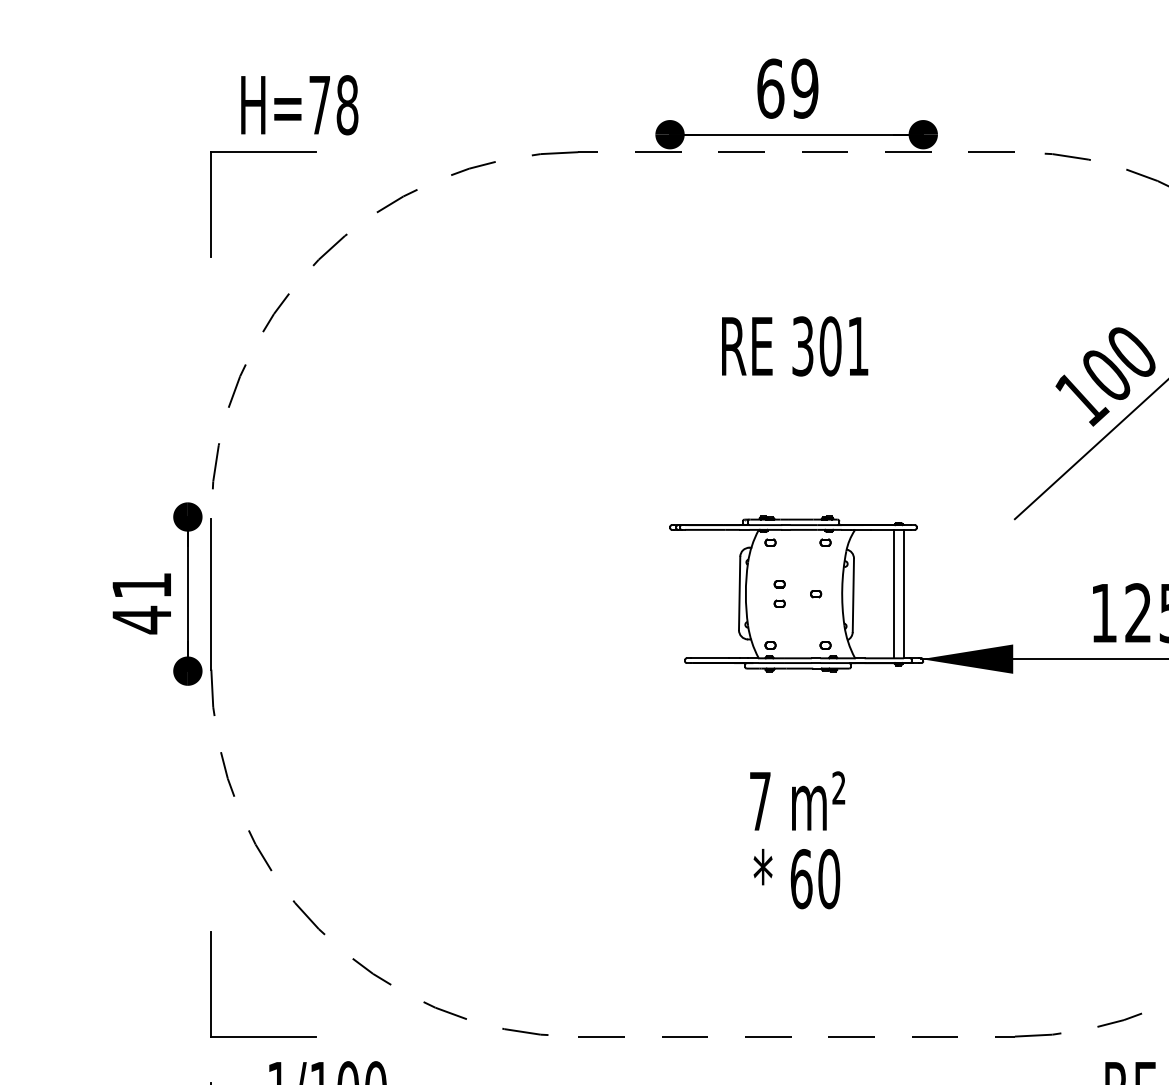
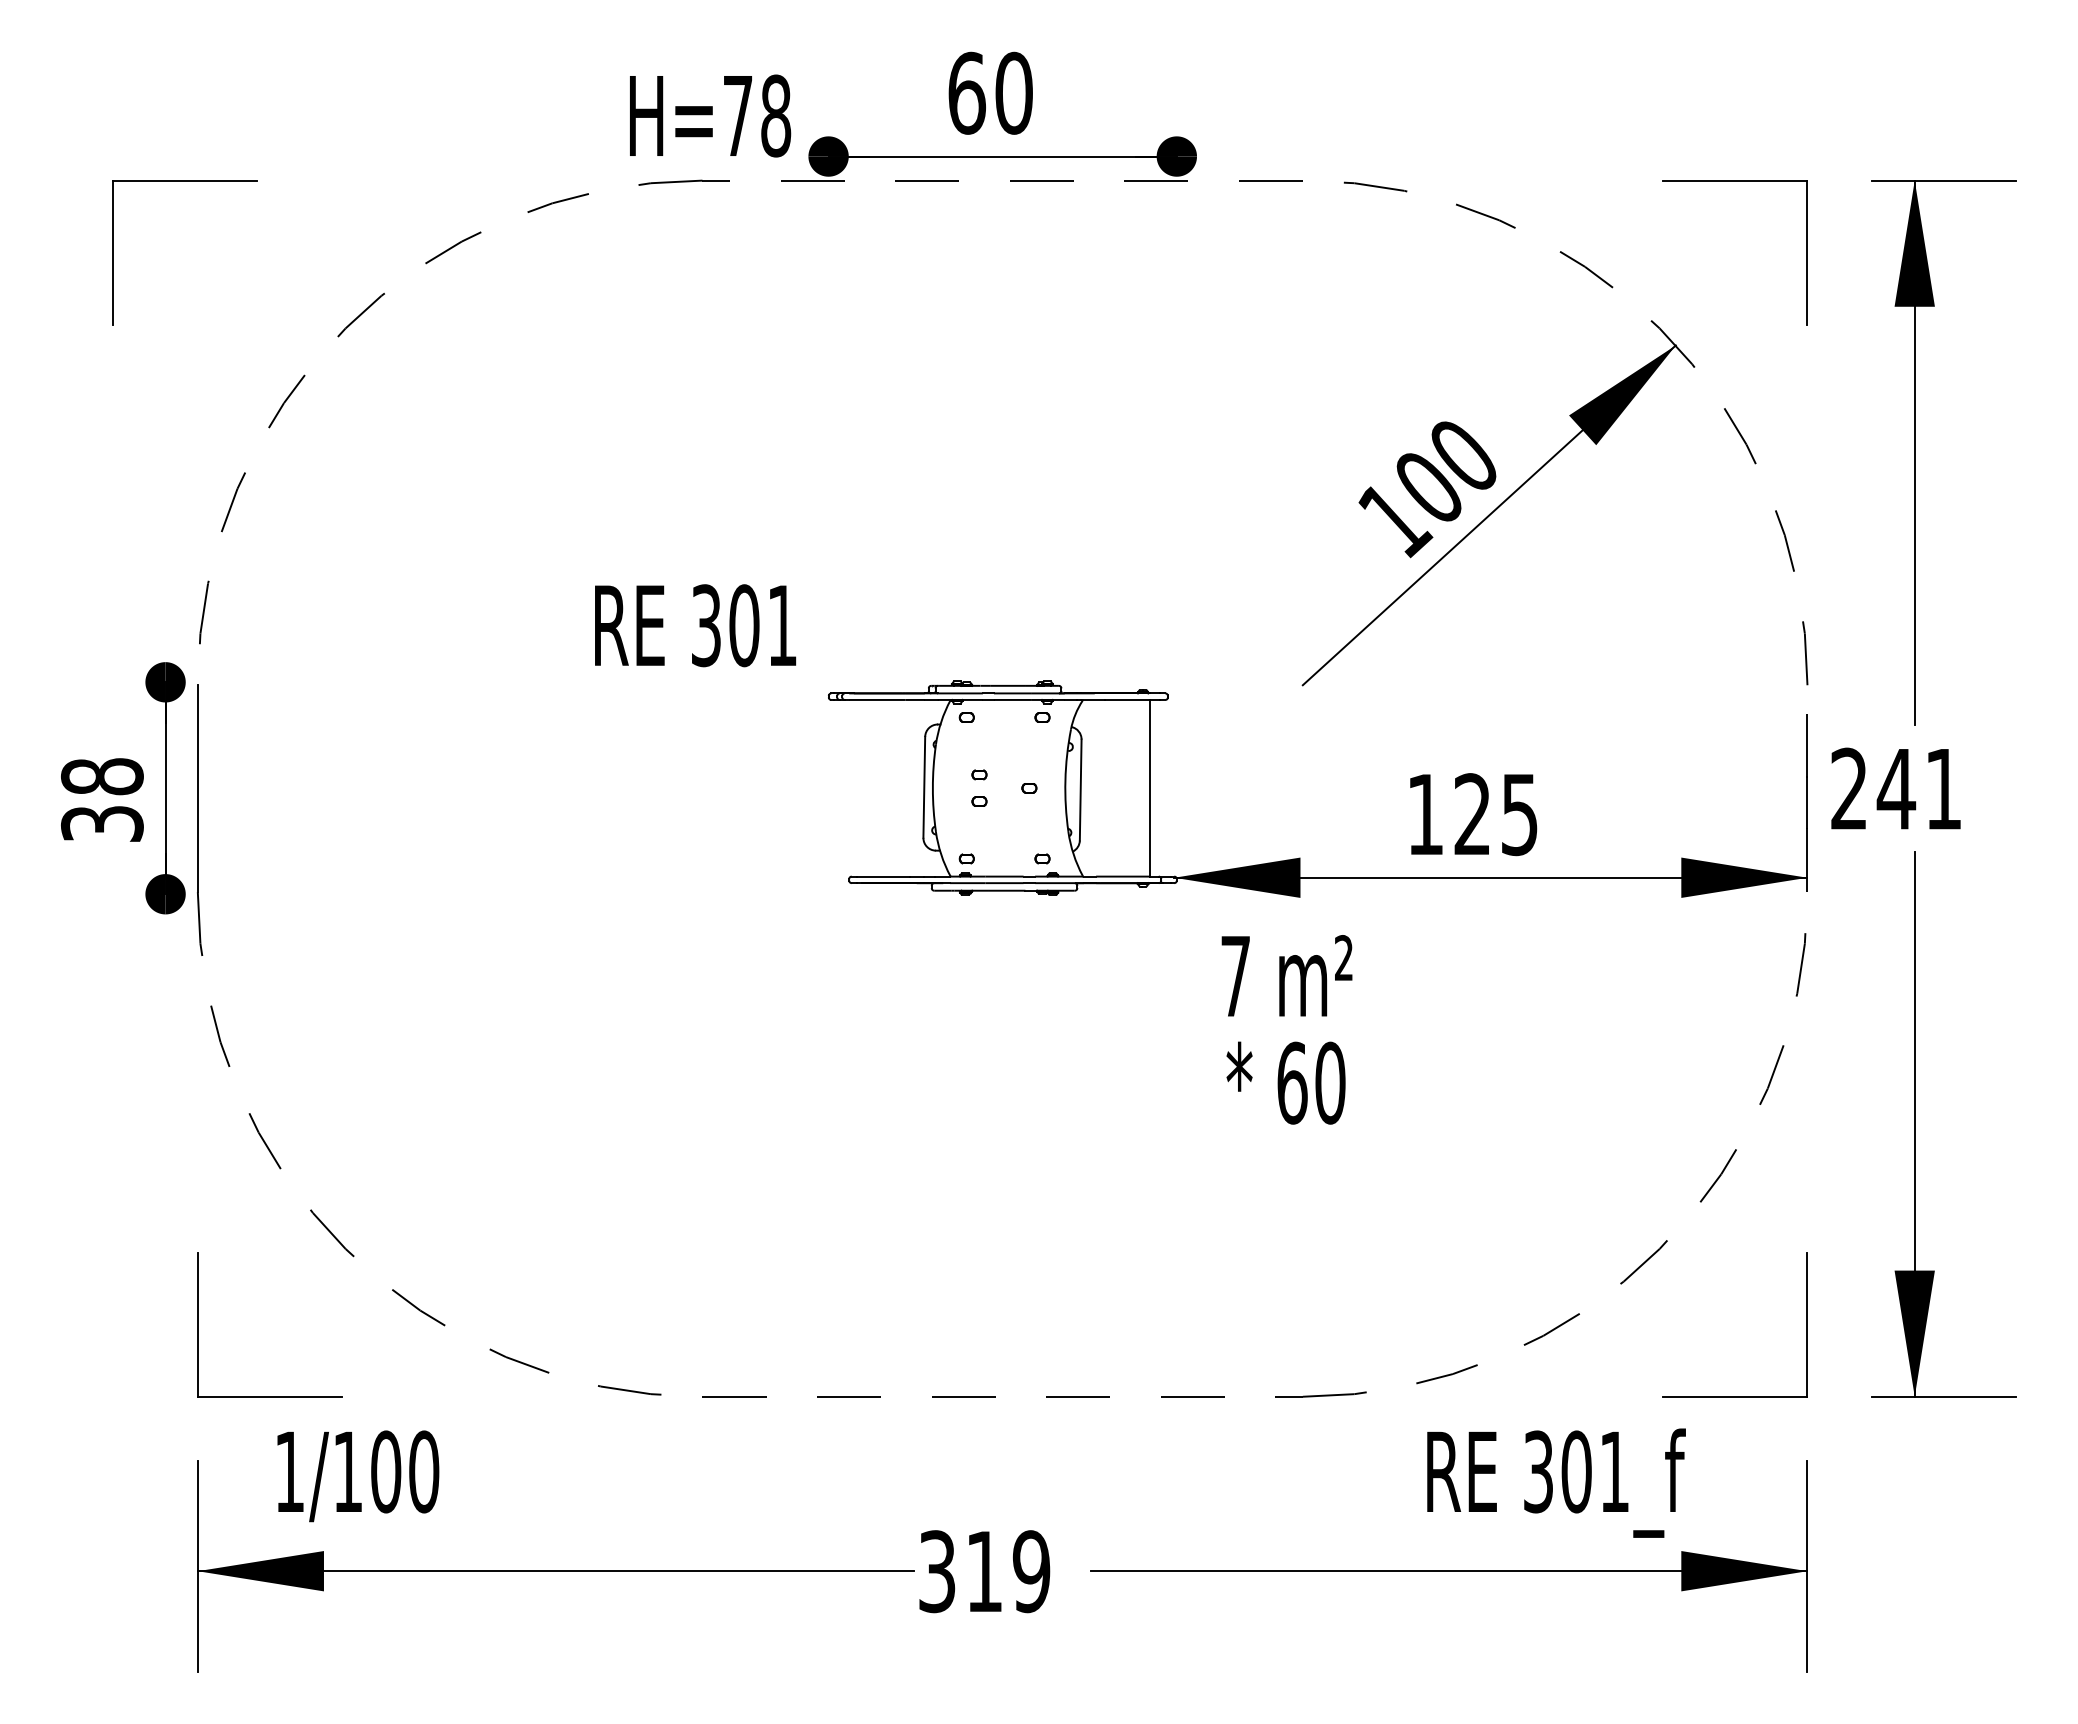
text: (804, 88) -> (1013, 93), 69 -> 60
text: (299, 104) -> (710, 115), moved
part: (263, 152) -> (184, 181), moved
text: (795, 346) -> (695, 625), moved
line: (893, 593) -> (1136, 787), removed
text: (141, 602) -> (101, 800), 41 -> 38
text: (797, 840) -> (1286, 1029), moved

